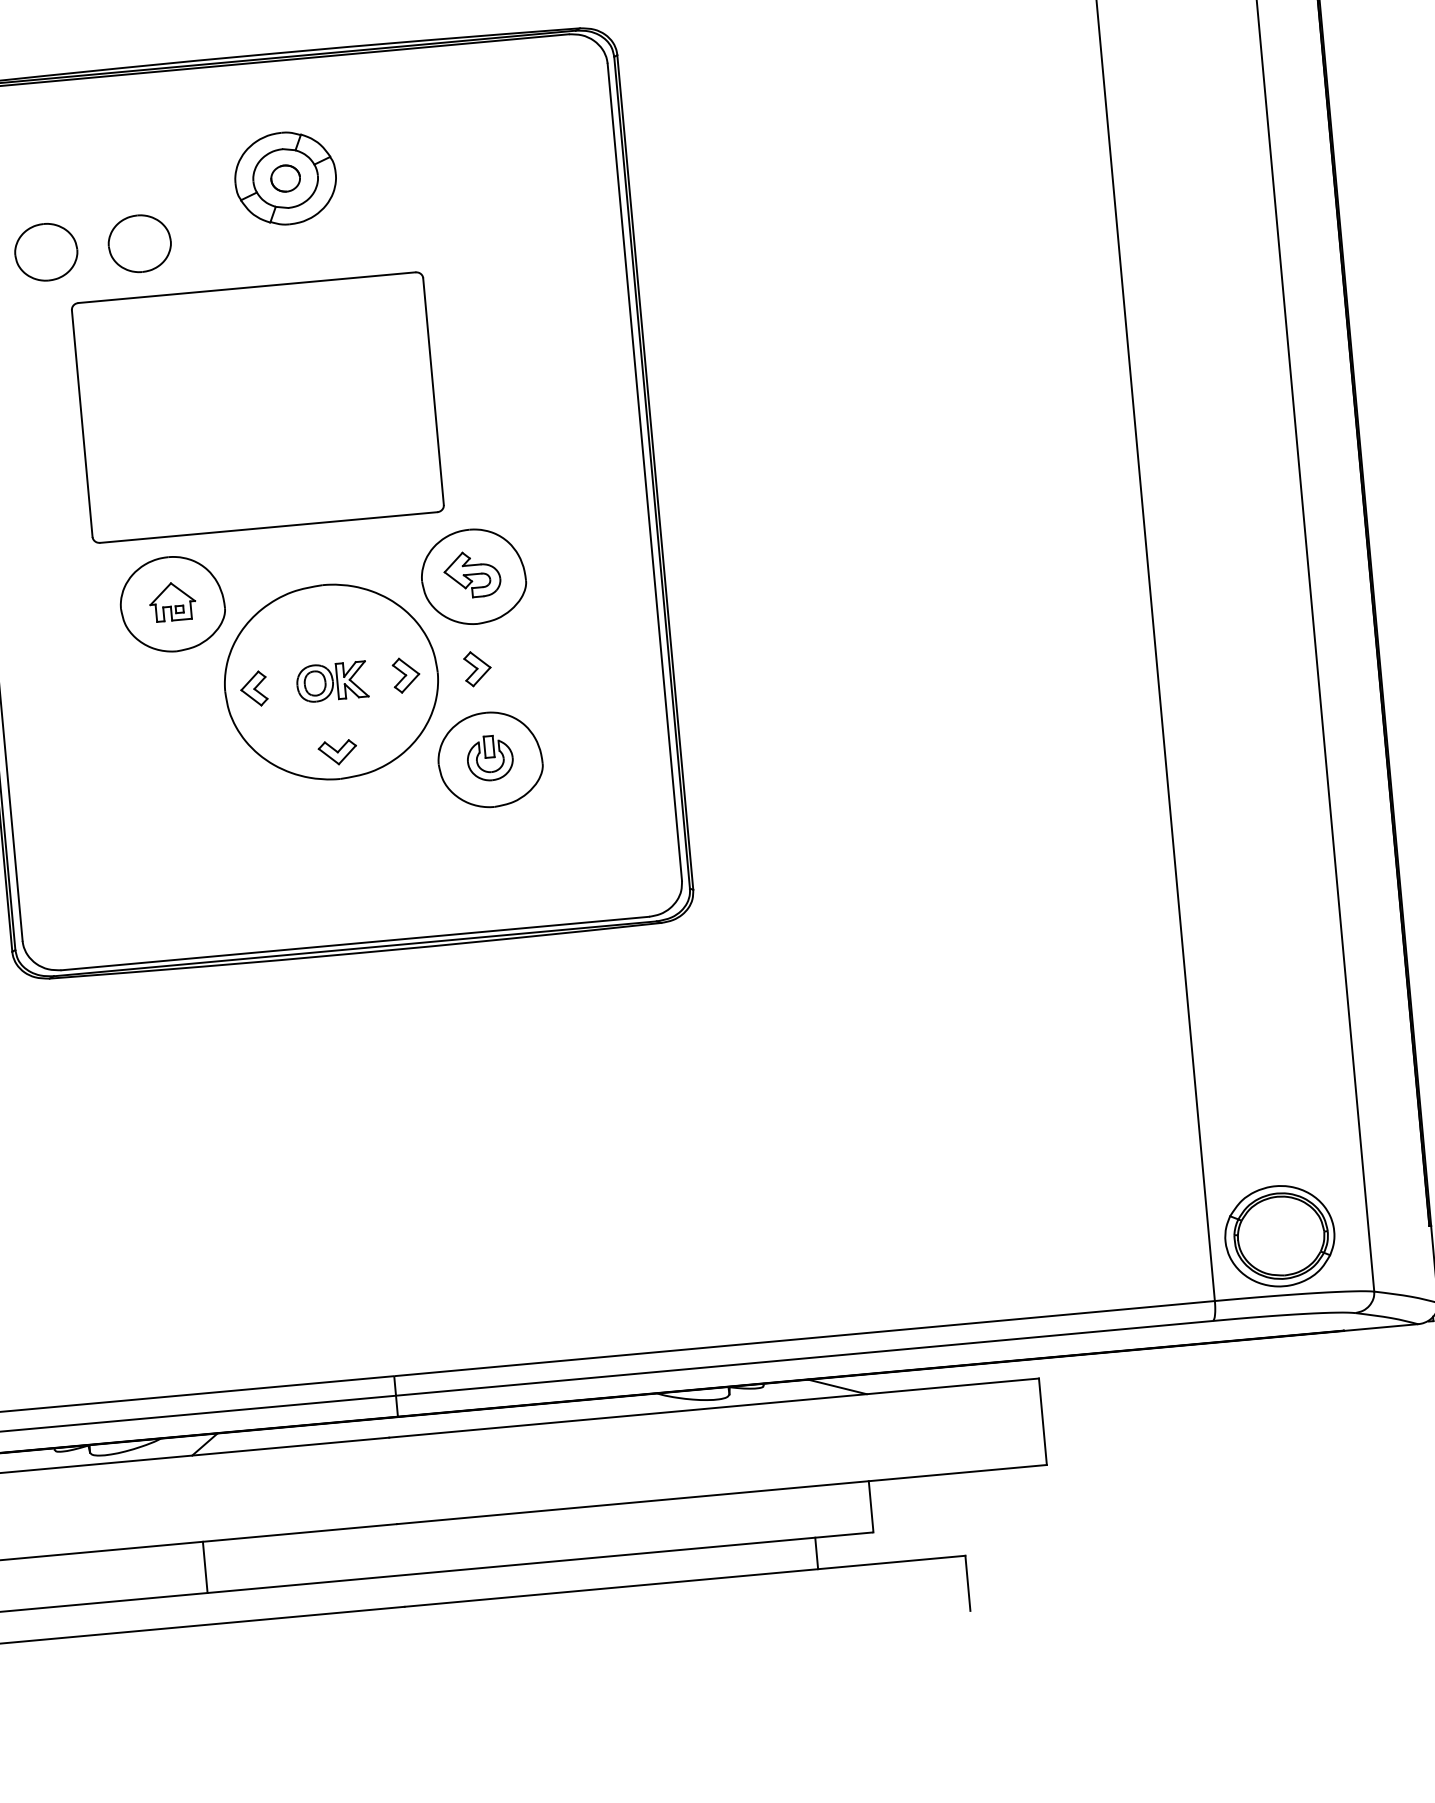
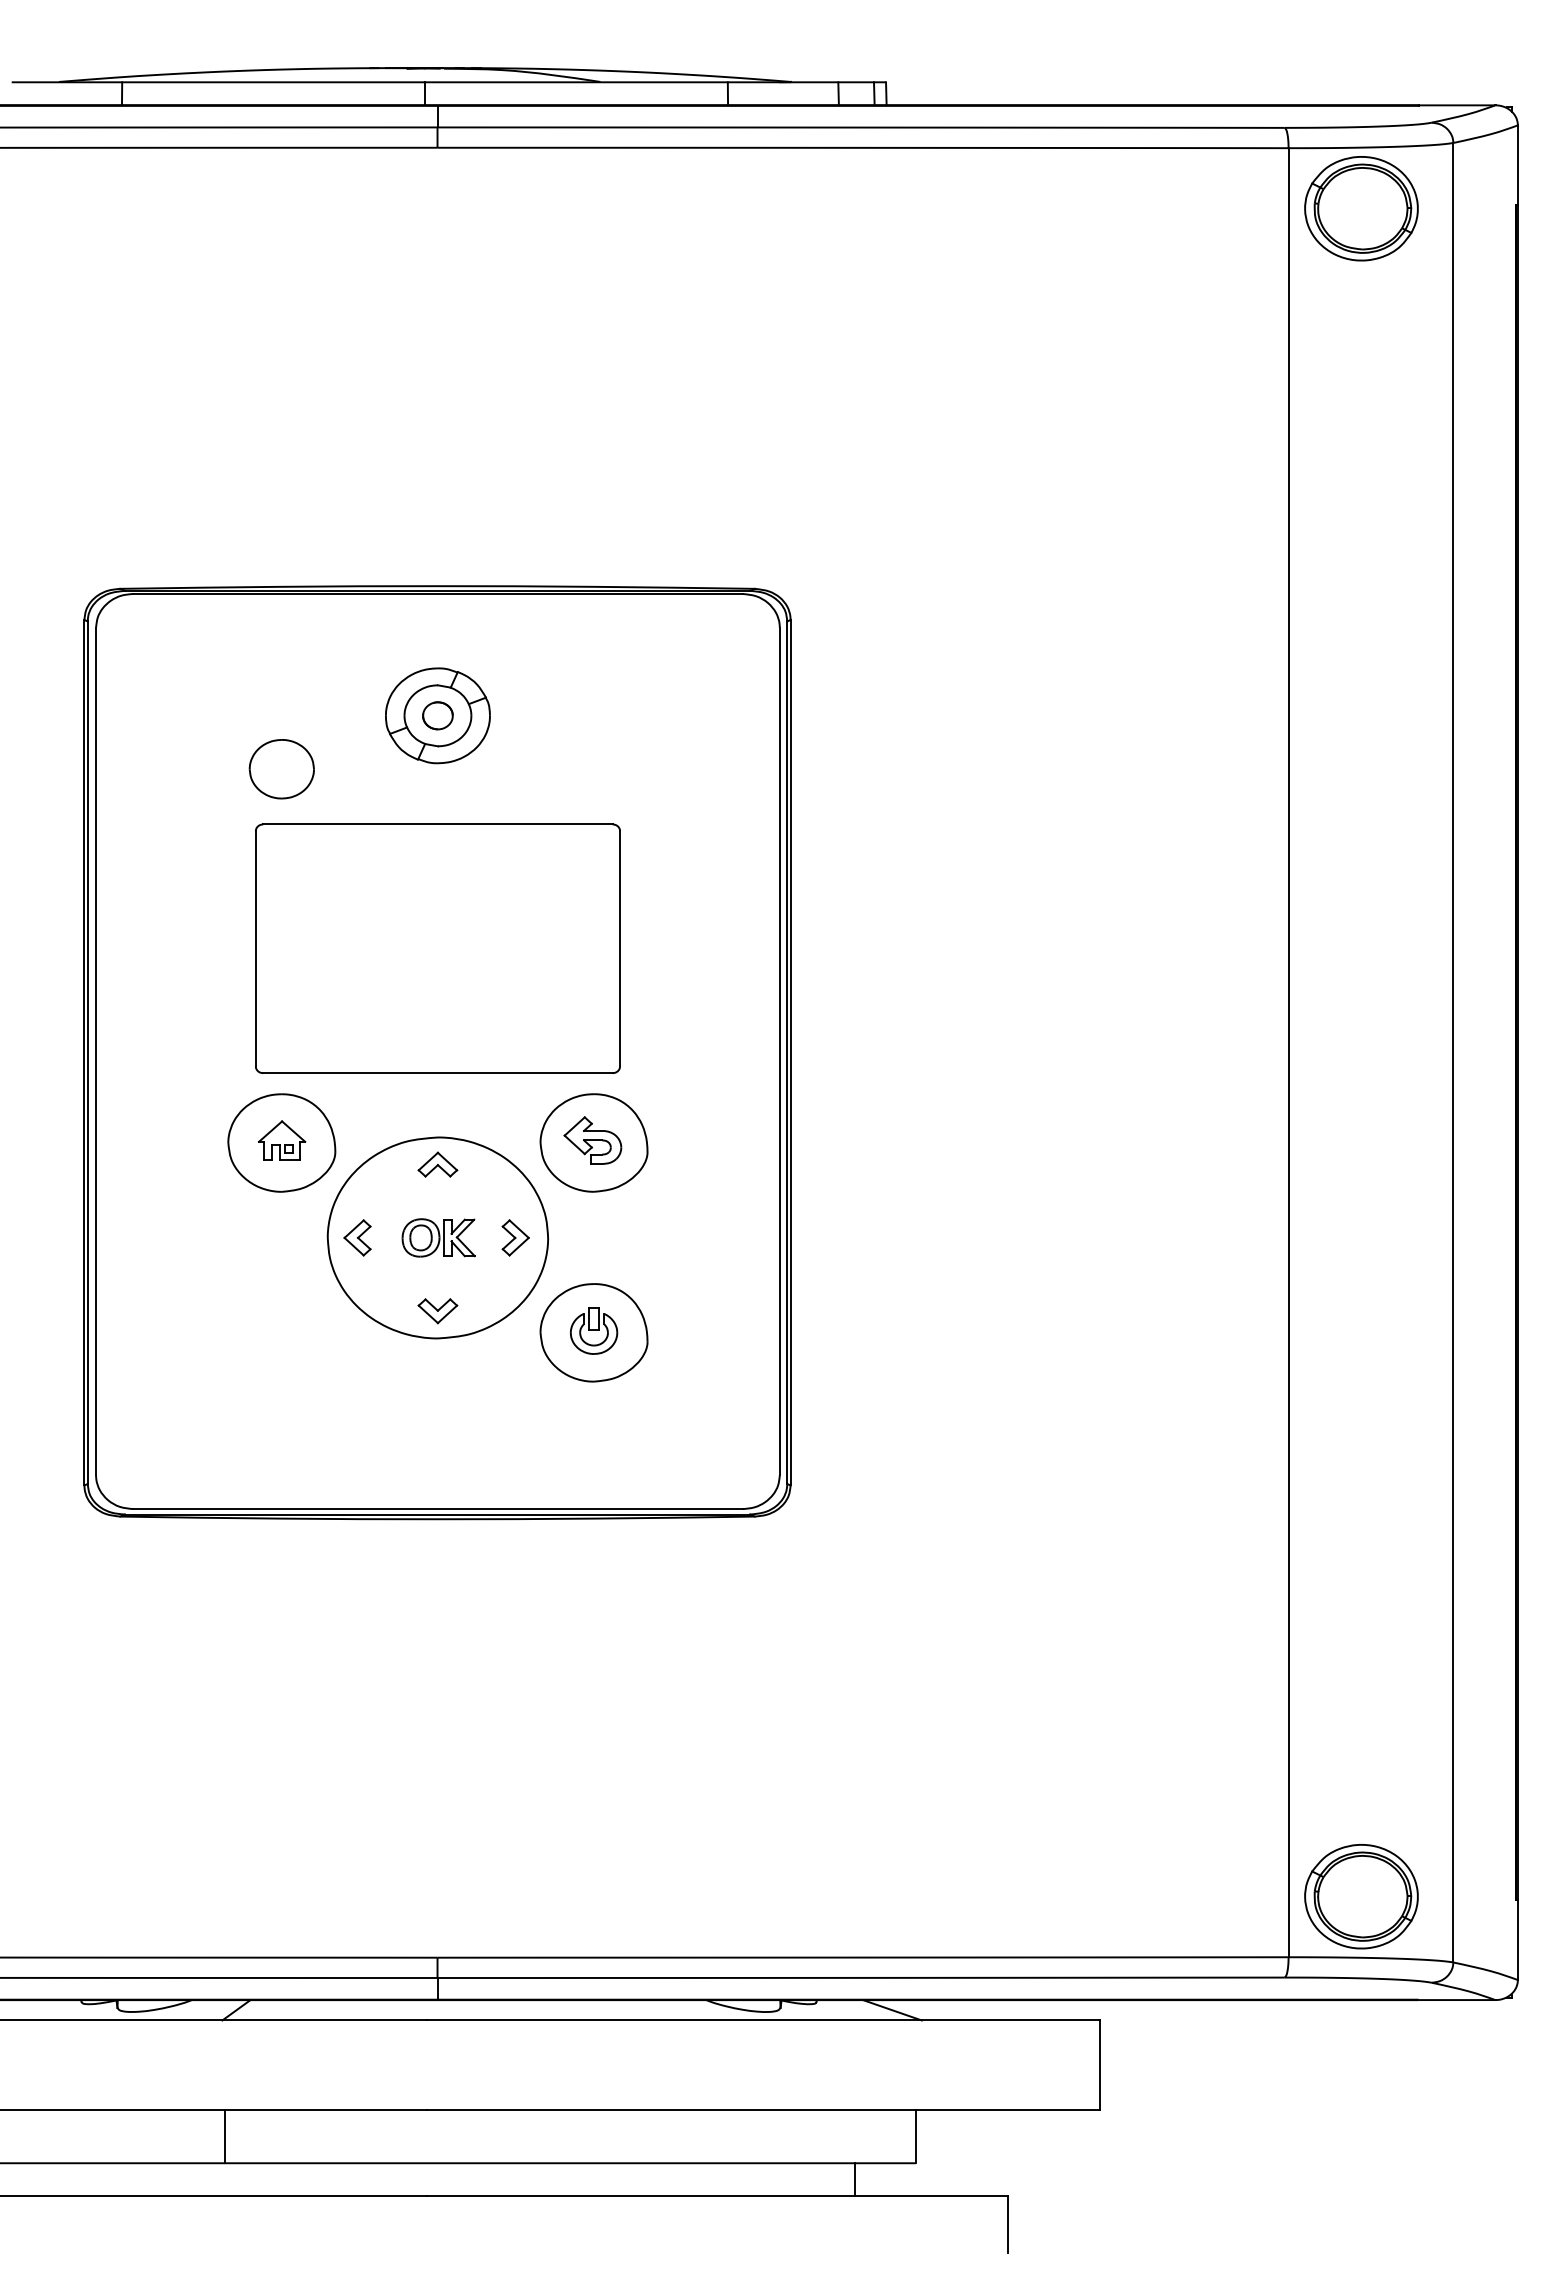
part: (45, 252) -> (184, 769), removed
part: (257, 407) -> (437, 948), moved
part: (324, 611) -> (437, 1164), added
part: (477, 668) -> (589, 1237), removed

